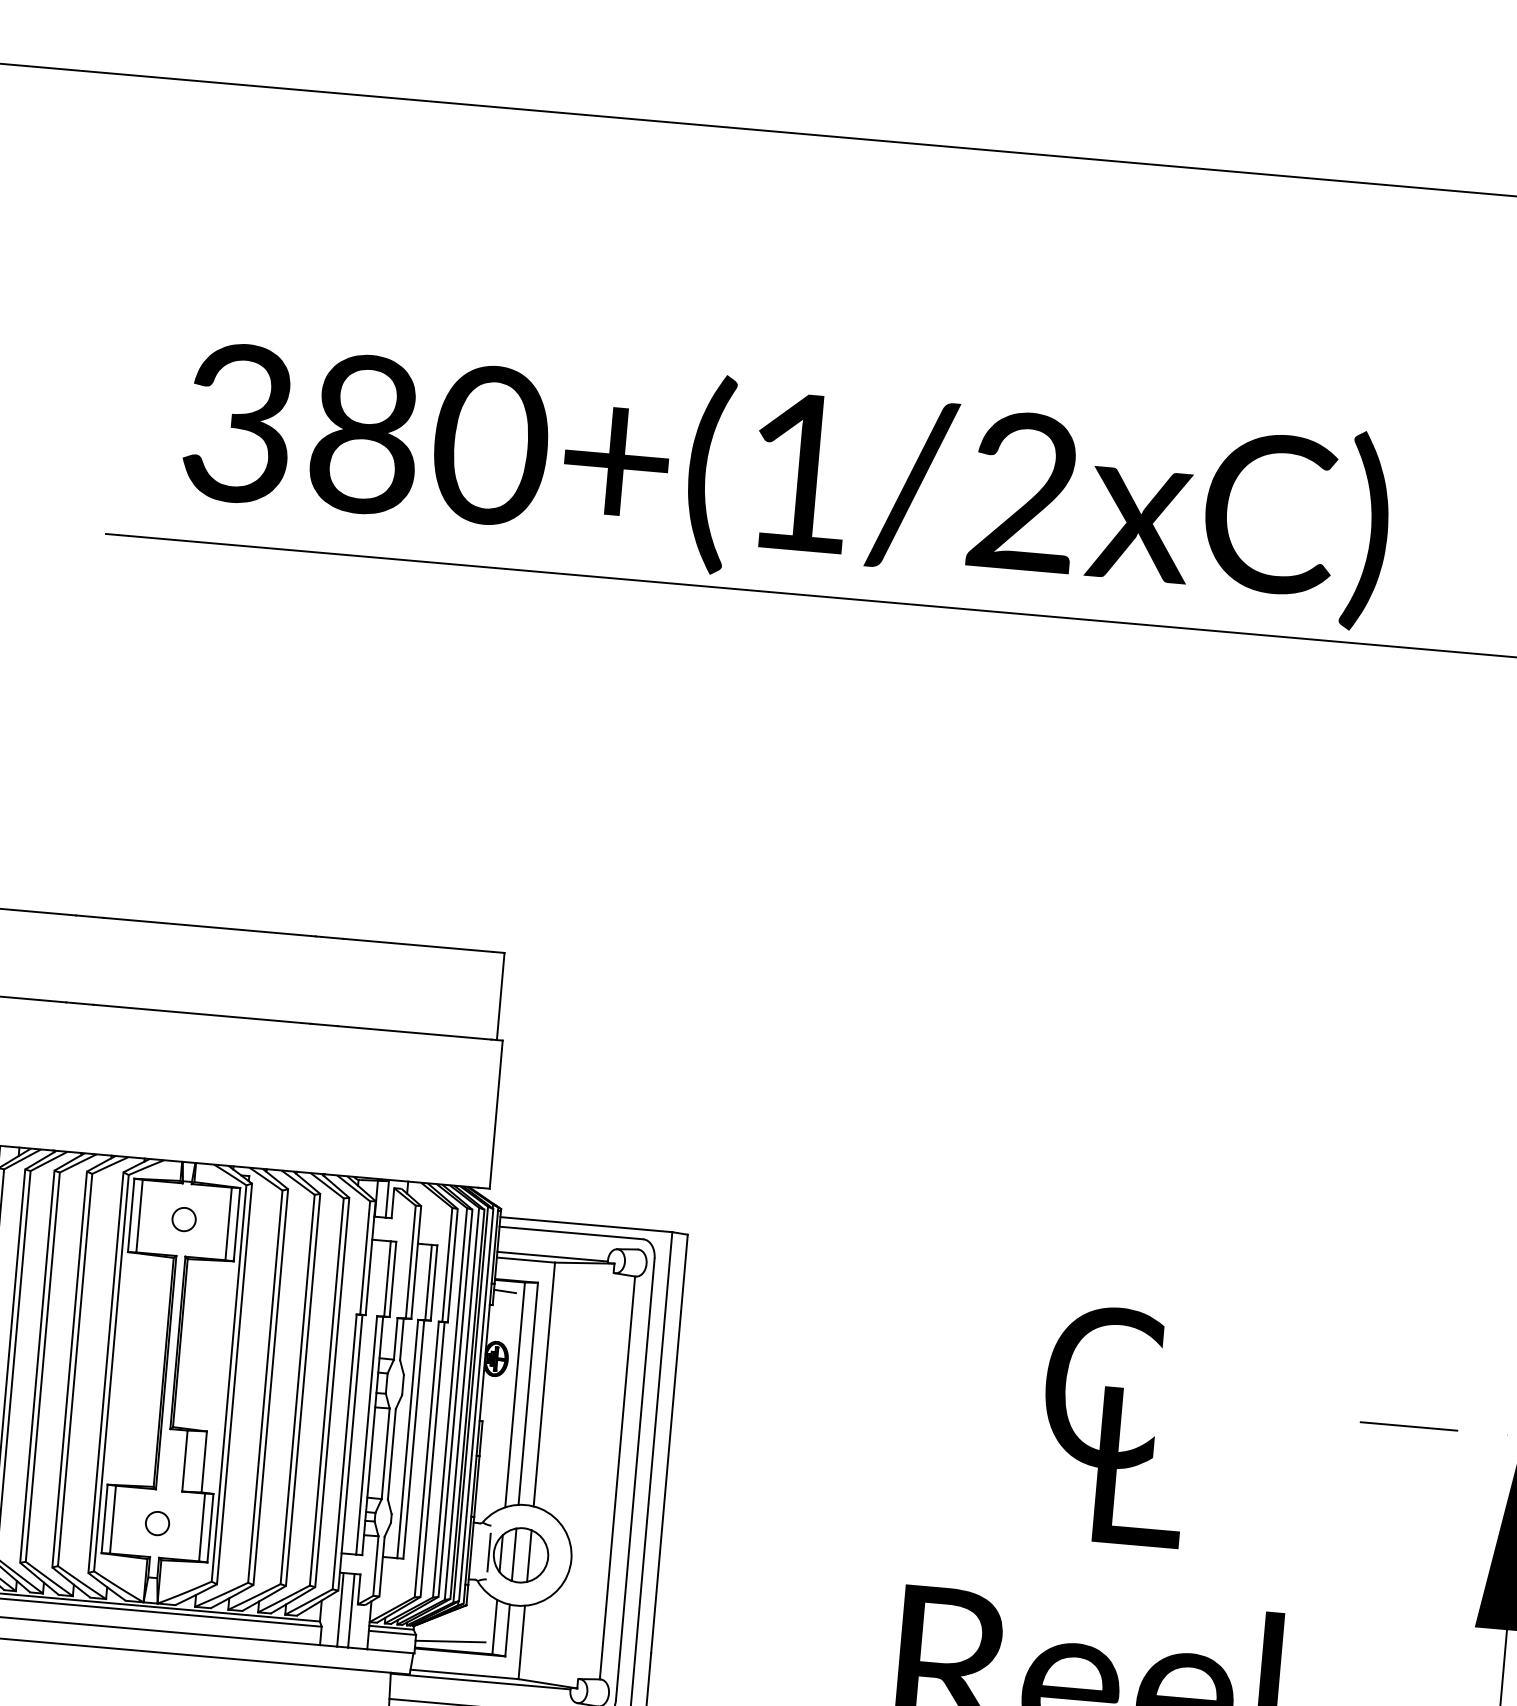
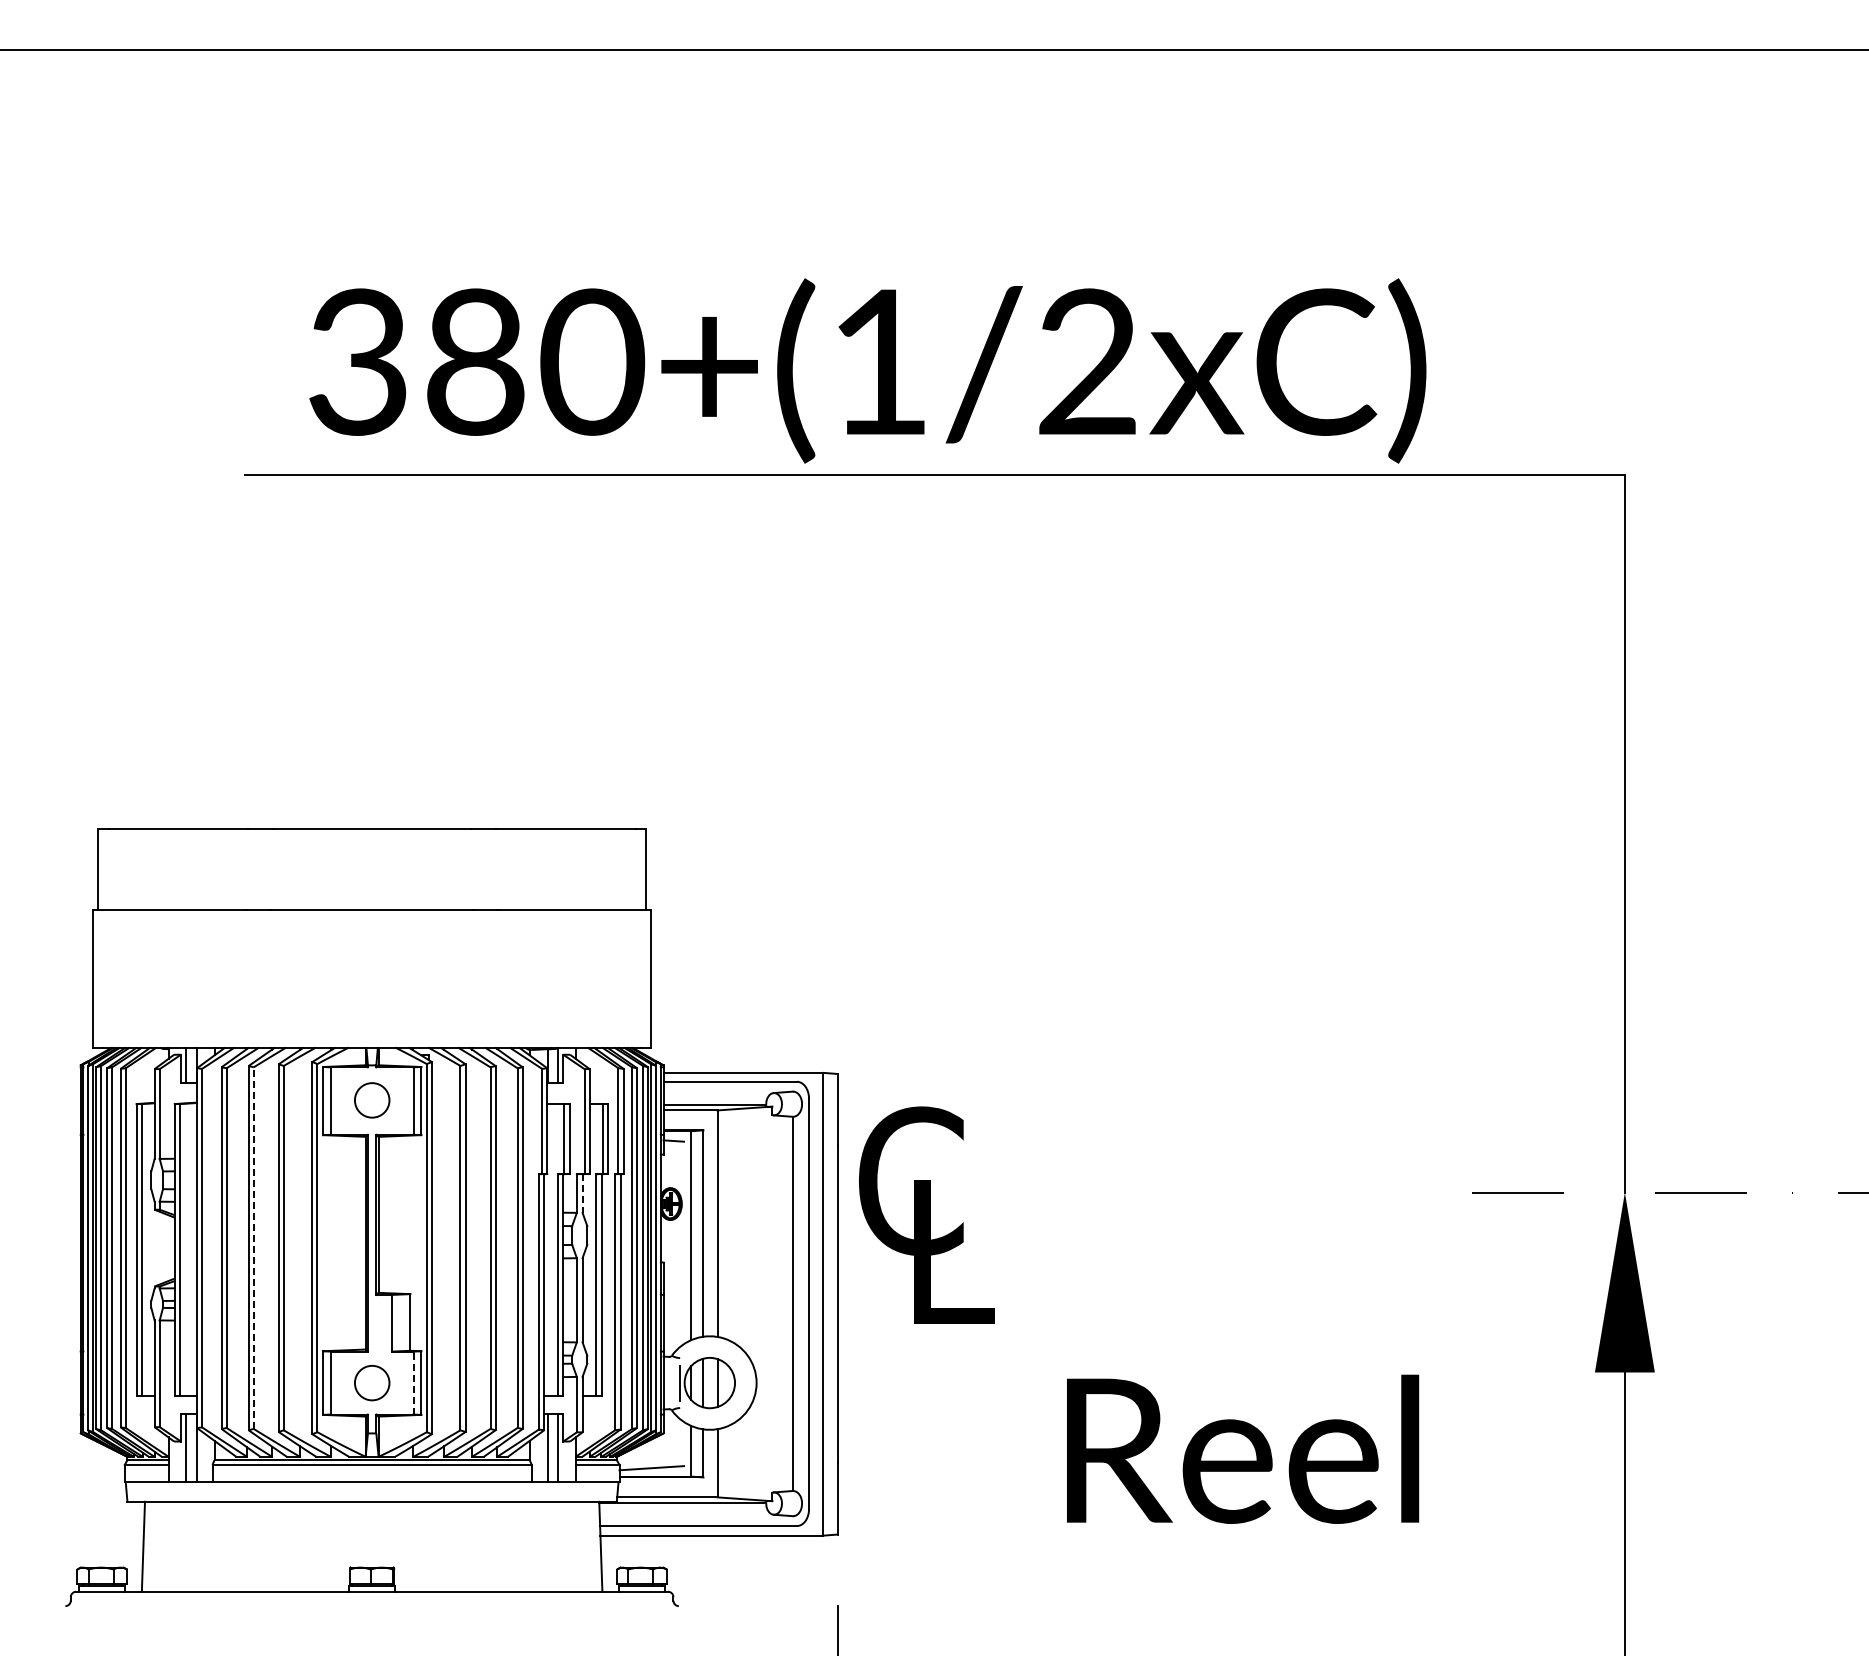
circle: (183, 1219) -> (371, 1100), size x1.6
line: (401, 1340) -> (582, 1194), solid -> dashed
line: (42, 1367) -> (253, 1248), solid -> dashed
text: (1115, 1424) -> (926, 1214), moved
circle: (156, 1522) -> (371, 1382), size x1.6
line: (202, 1526) -> (413, 1382), solid -> dashed

